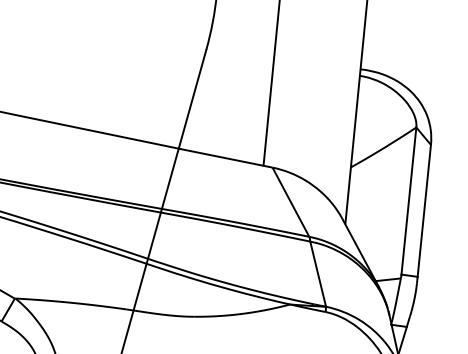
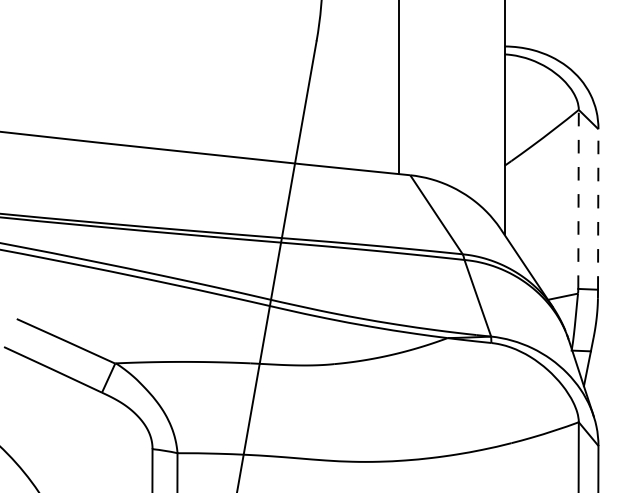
line: (408, 201) -> (578, 199), solid -> dashed
line: (424, 210) -> (598, 208), solid -> dashed

